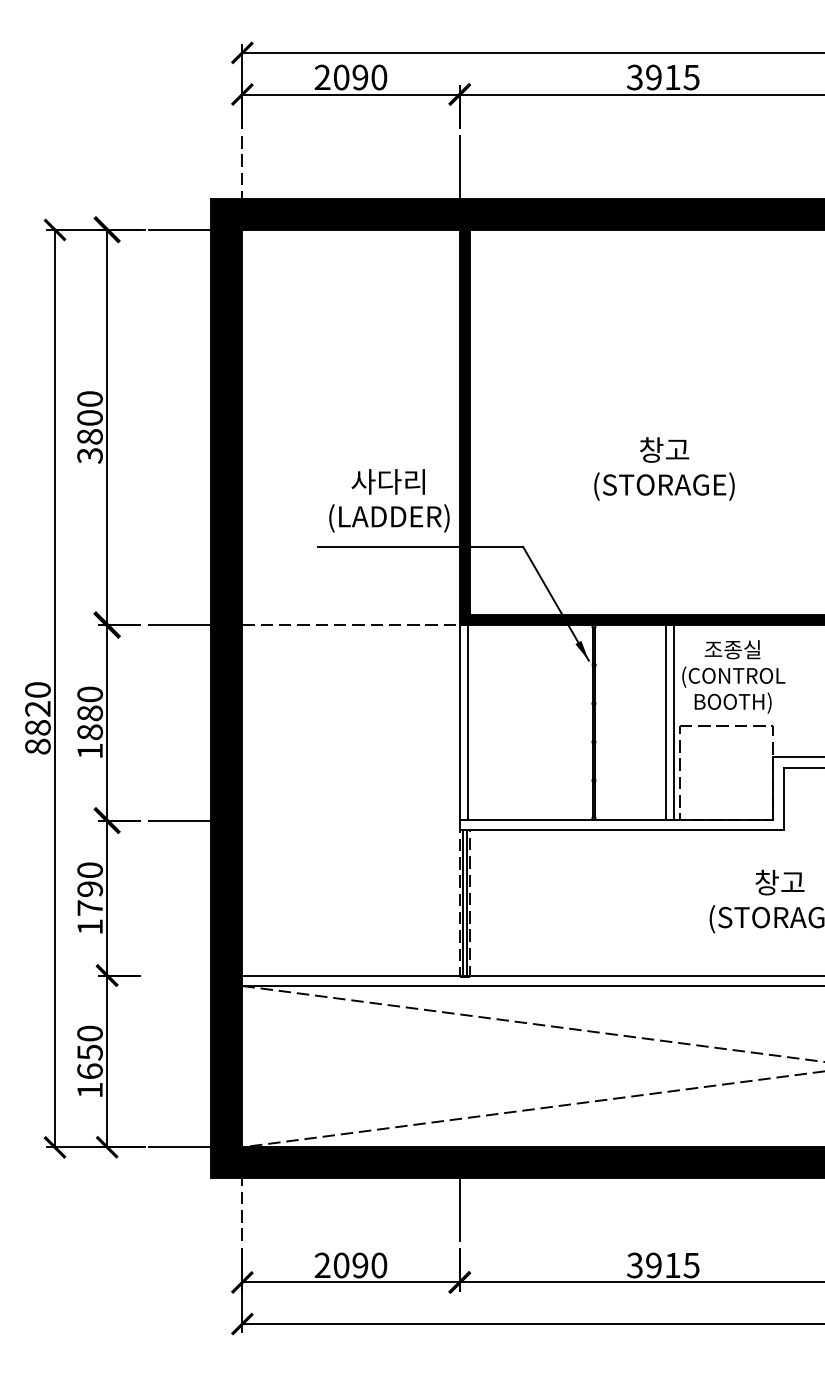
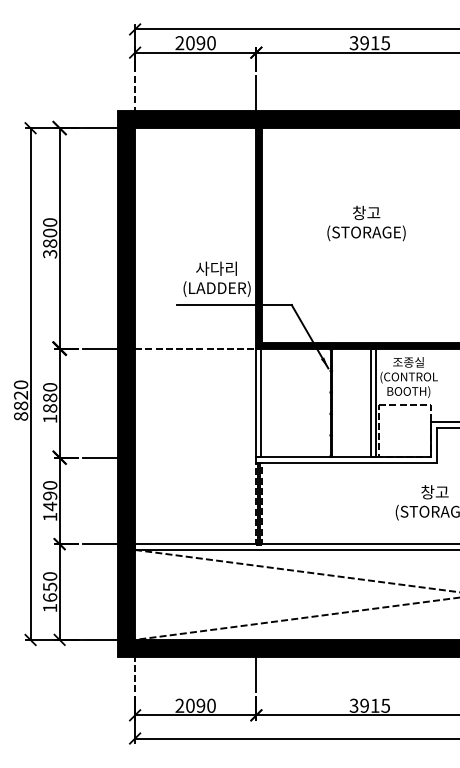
text: (664, 468) -> (366, 223), moved
text: (90, 908) -> (50, 506), 1790 -> 1490
line: (178, 976) -> (99, 544), added

